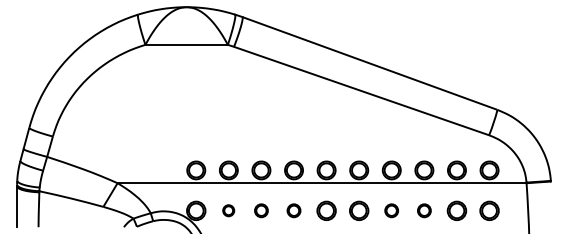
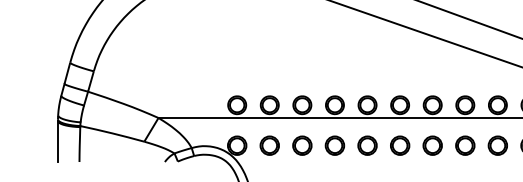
part: (228, 210) -> (269, 145), size x1.67
part: (261, 210) -> (302, 145), size x1.43
part: (293, 210) -> (334, 145), size x1.43
part: (391, 210) -> (432, 145), size x1.43
part: (424, 210) -> (465, 145), size x1.43

